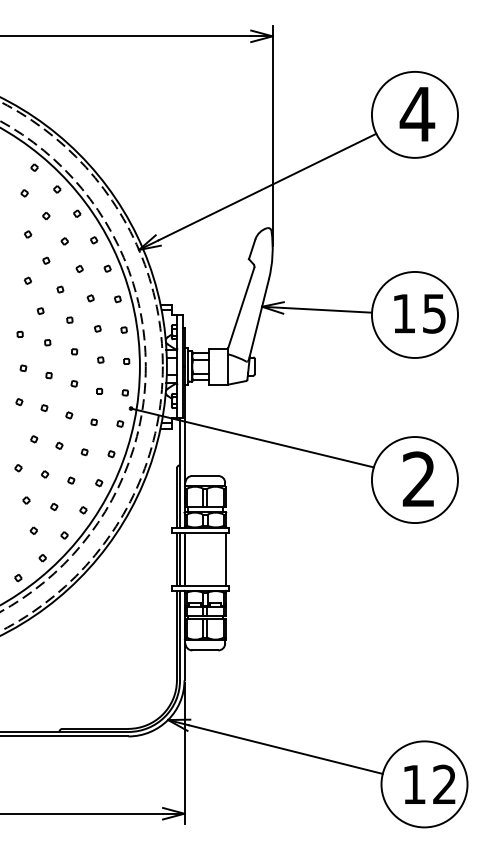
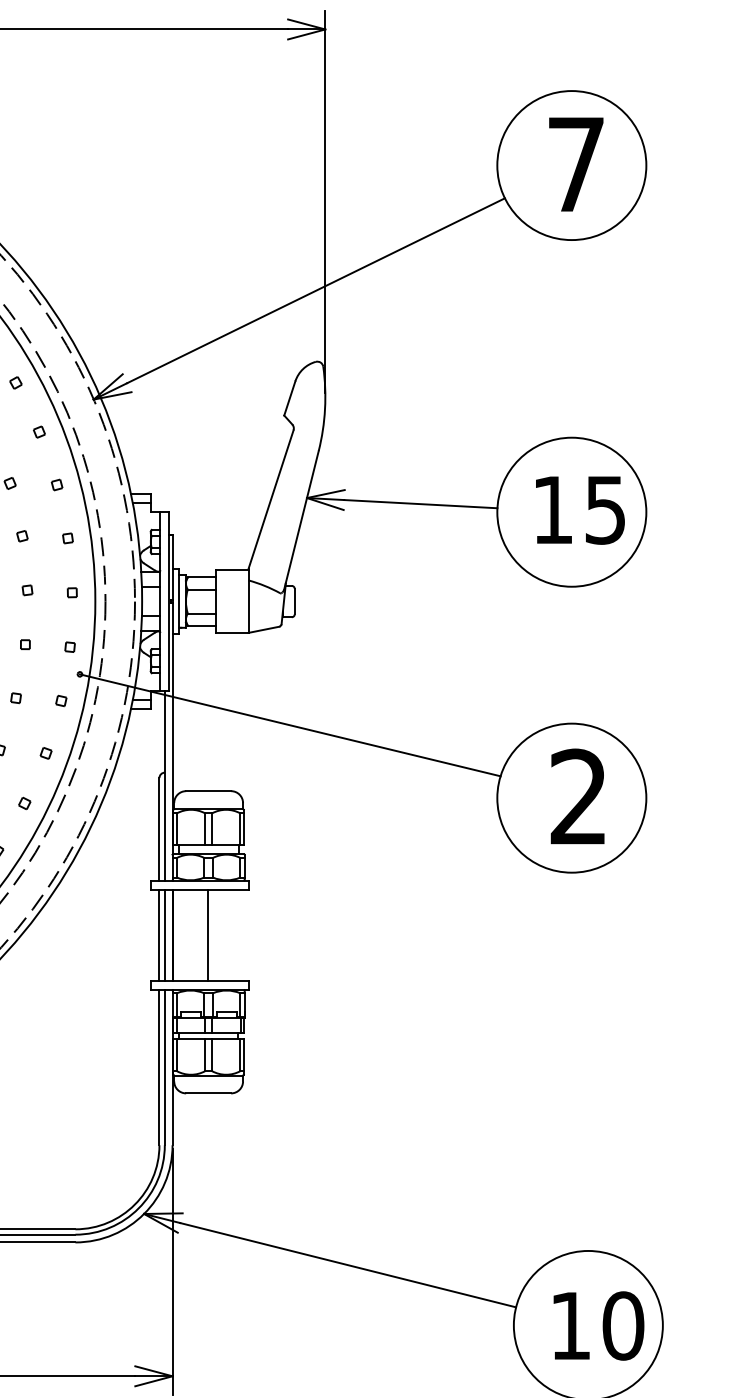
text: (417, 114) -> (576, 164), 4 -> 7
line: (225, 558) -> (207, 934), moved
text: (444, 784) -> (623, 1325), 12 -> 10

